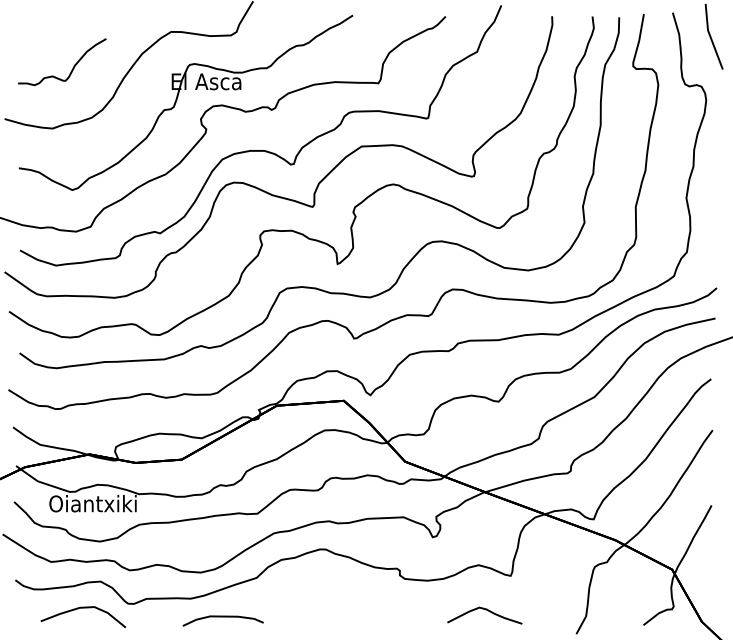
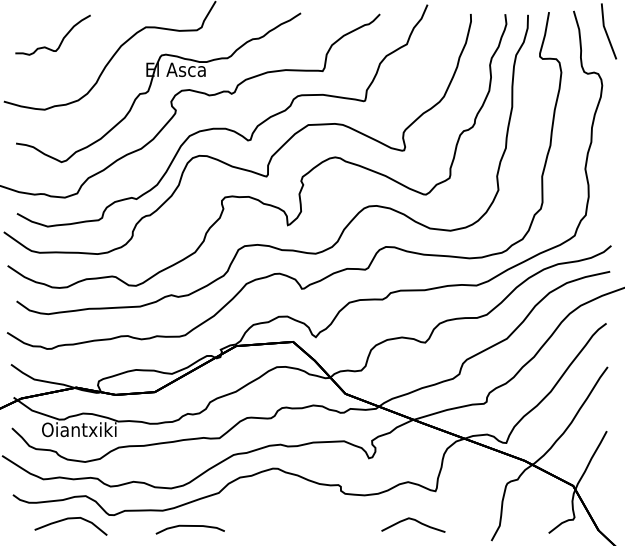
part: (72, 67) -> (61, 39), moved

